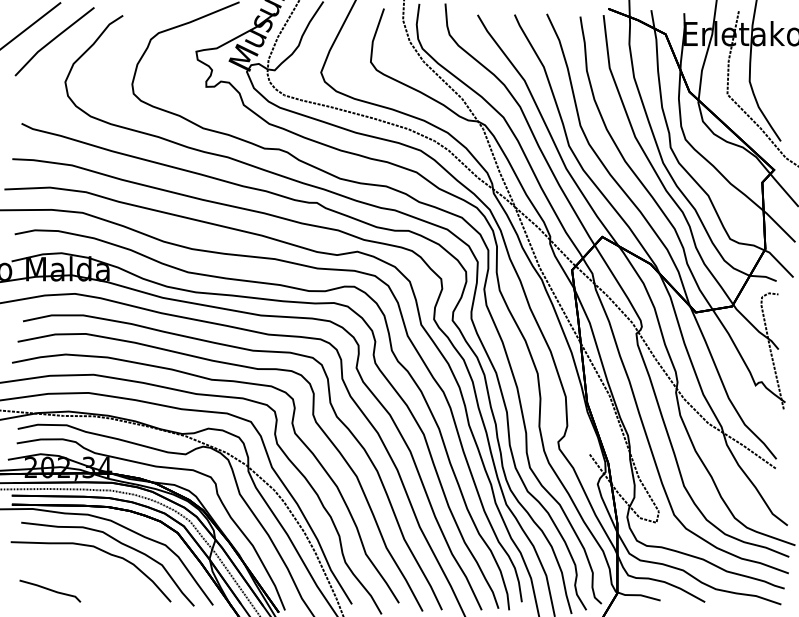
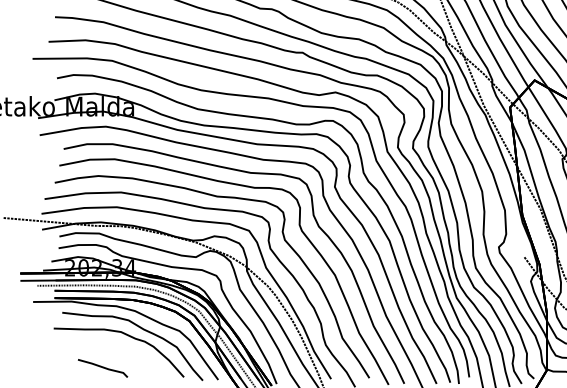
line: (50, 590) -> (103, 367), moved

